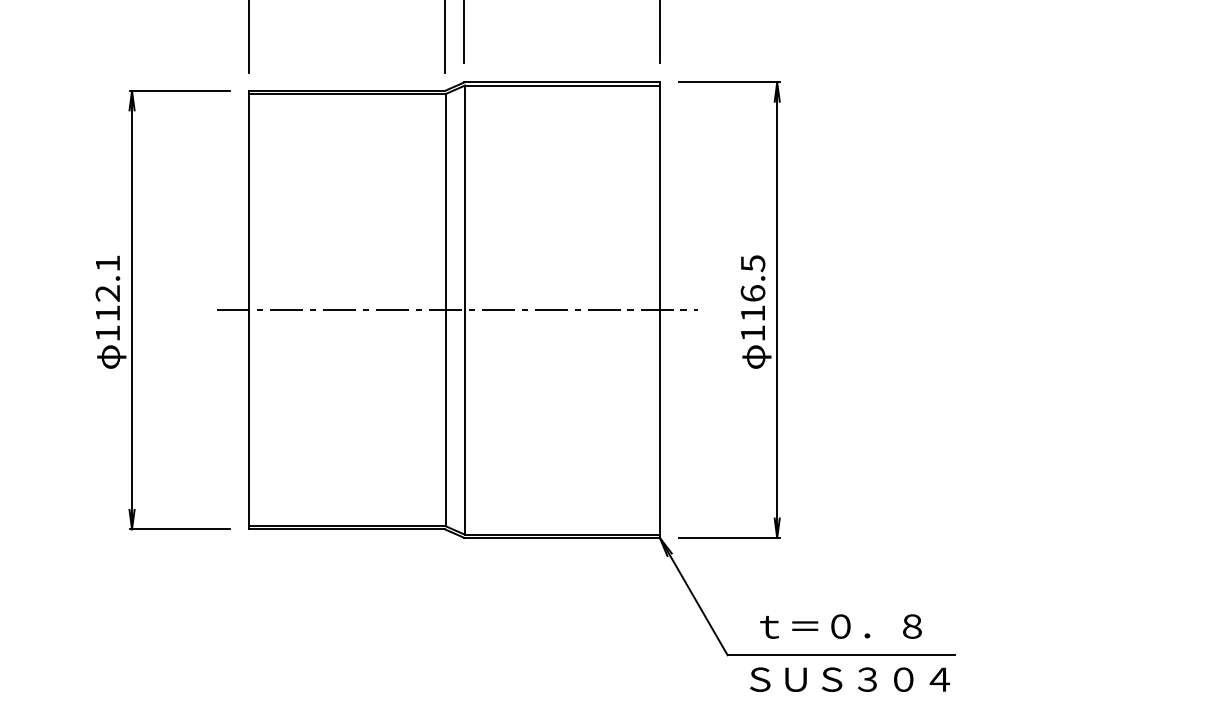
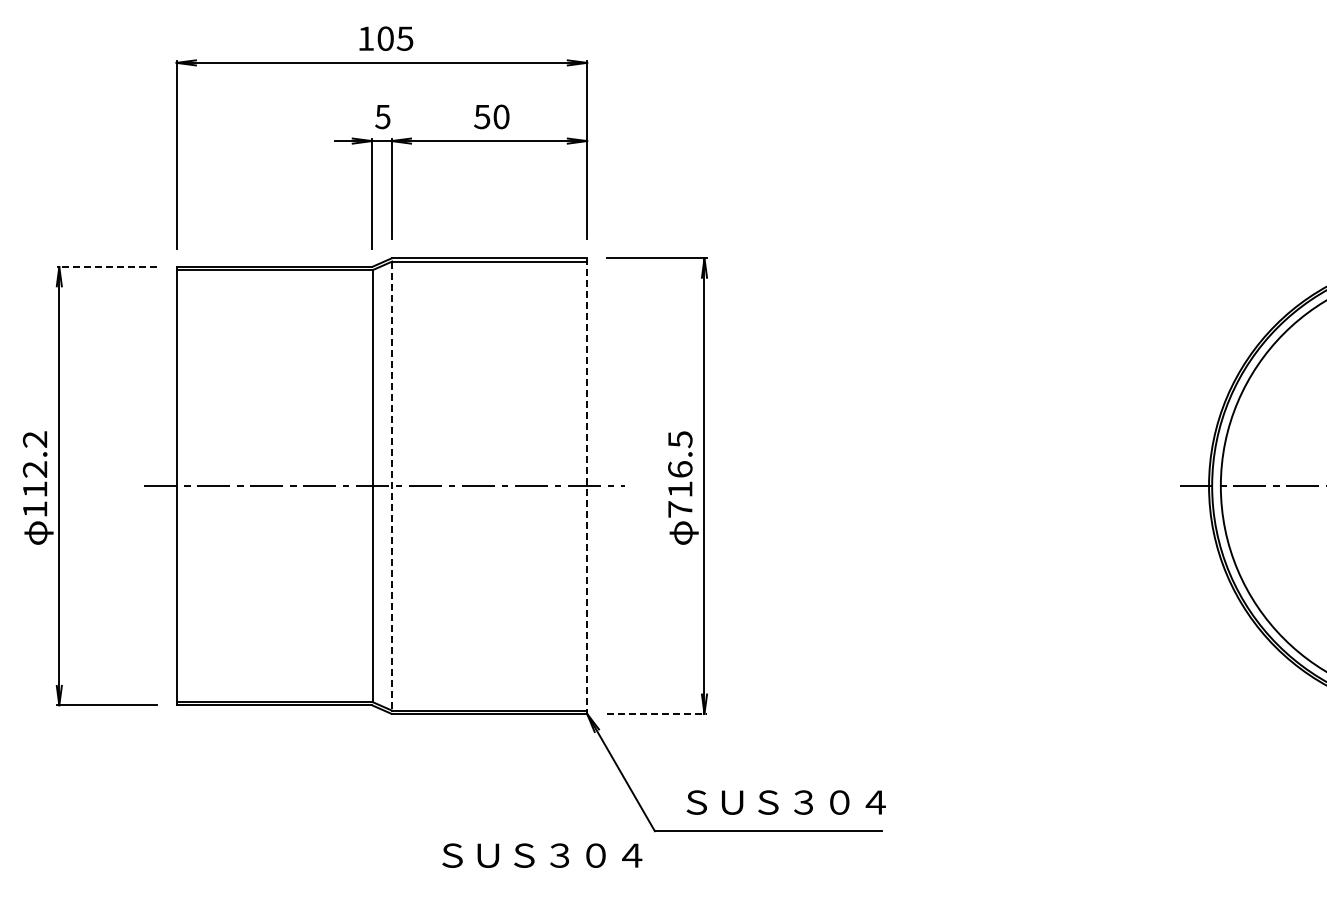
line: (179, 90) -> (106, 266), solid -> dashed
text: (107, 263) -> (34, 439), 112.1 -> 112.2
line: (465, 310) -> (392, 486), solid -> dashed
line: (660, 310) -> (587, 486), solid -> dashed
text: (753, 333) -> (680, 509), 116.5 -> 716.5
line: (730, 537) -> (657, 713), solid -> dashed
text: (858, 626) -> (785, 802), ｔ＝０．８ -> ＳＵＳ３０４
text: (850, 679) -> (542, 855), moved

